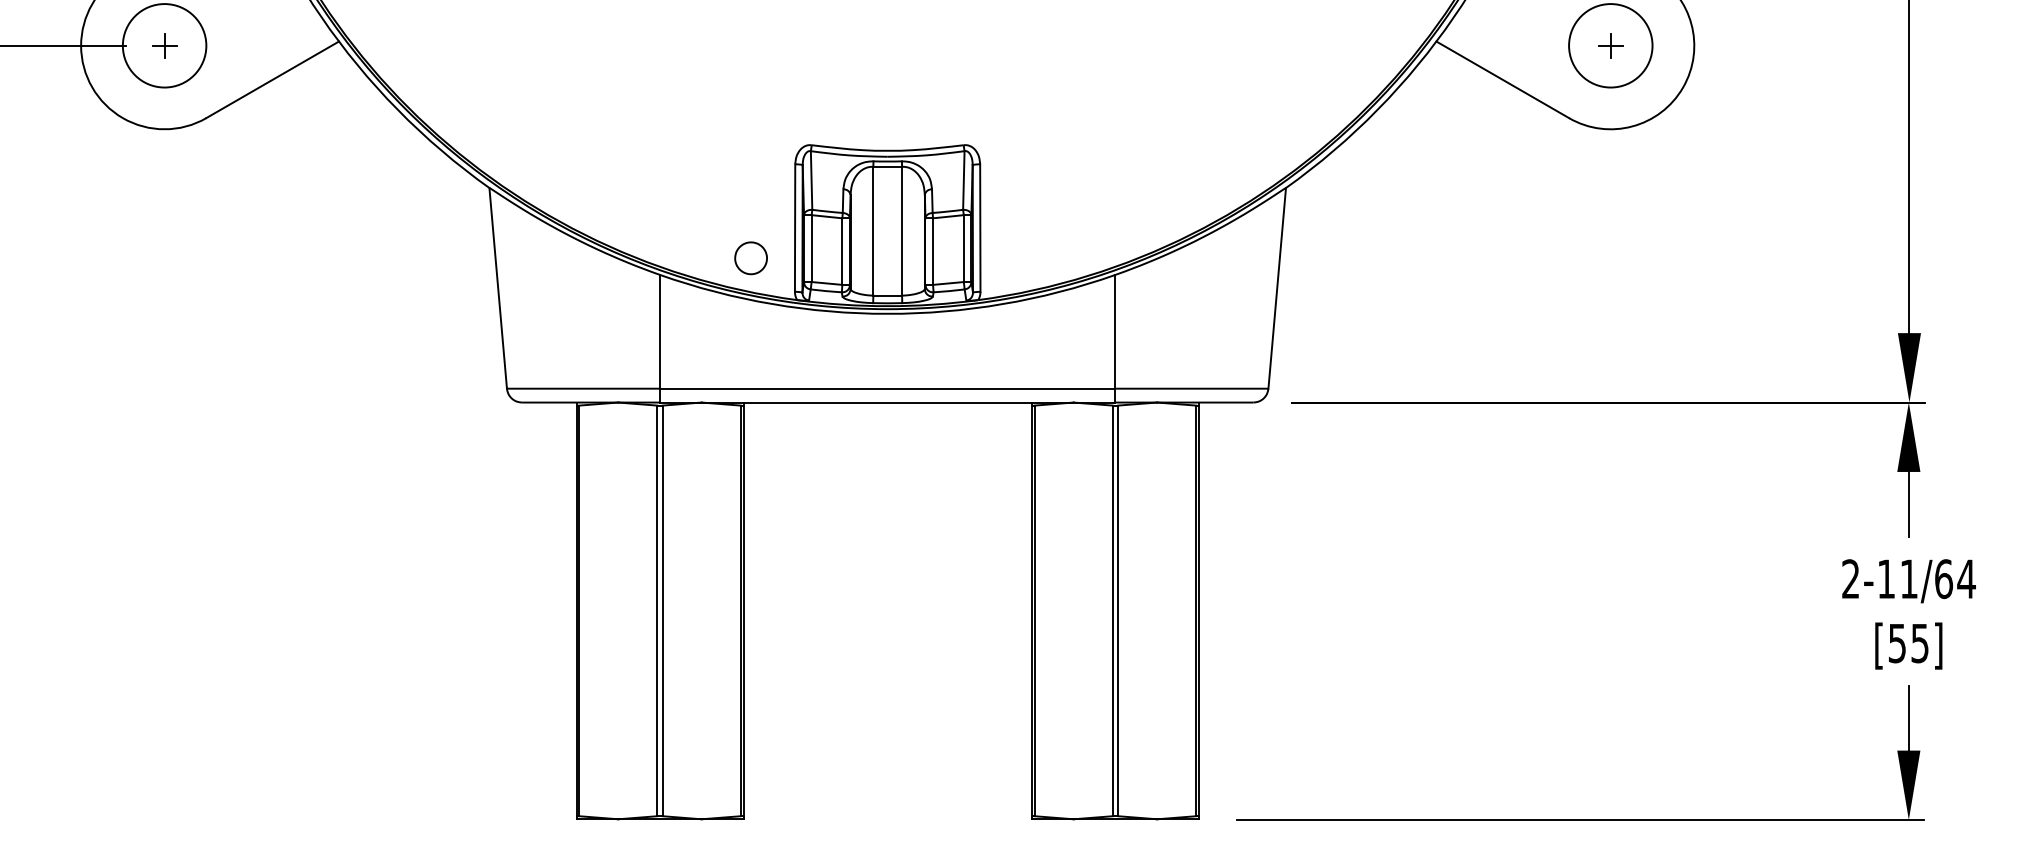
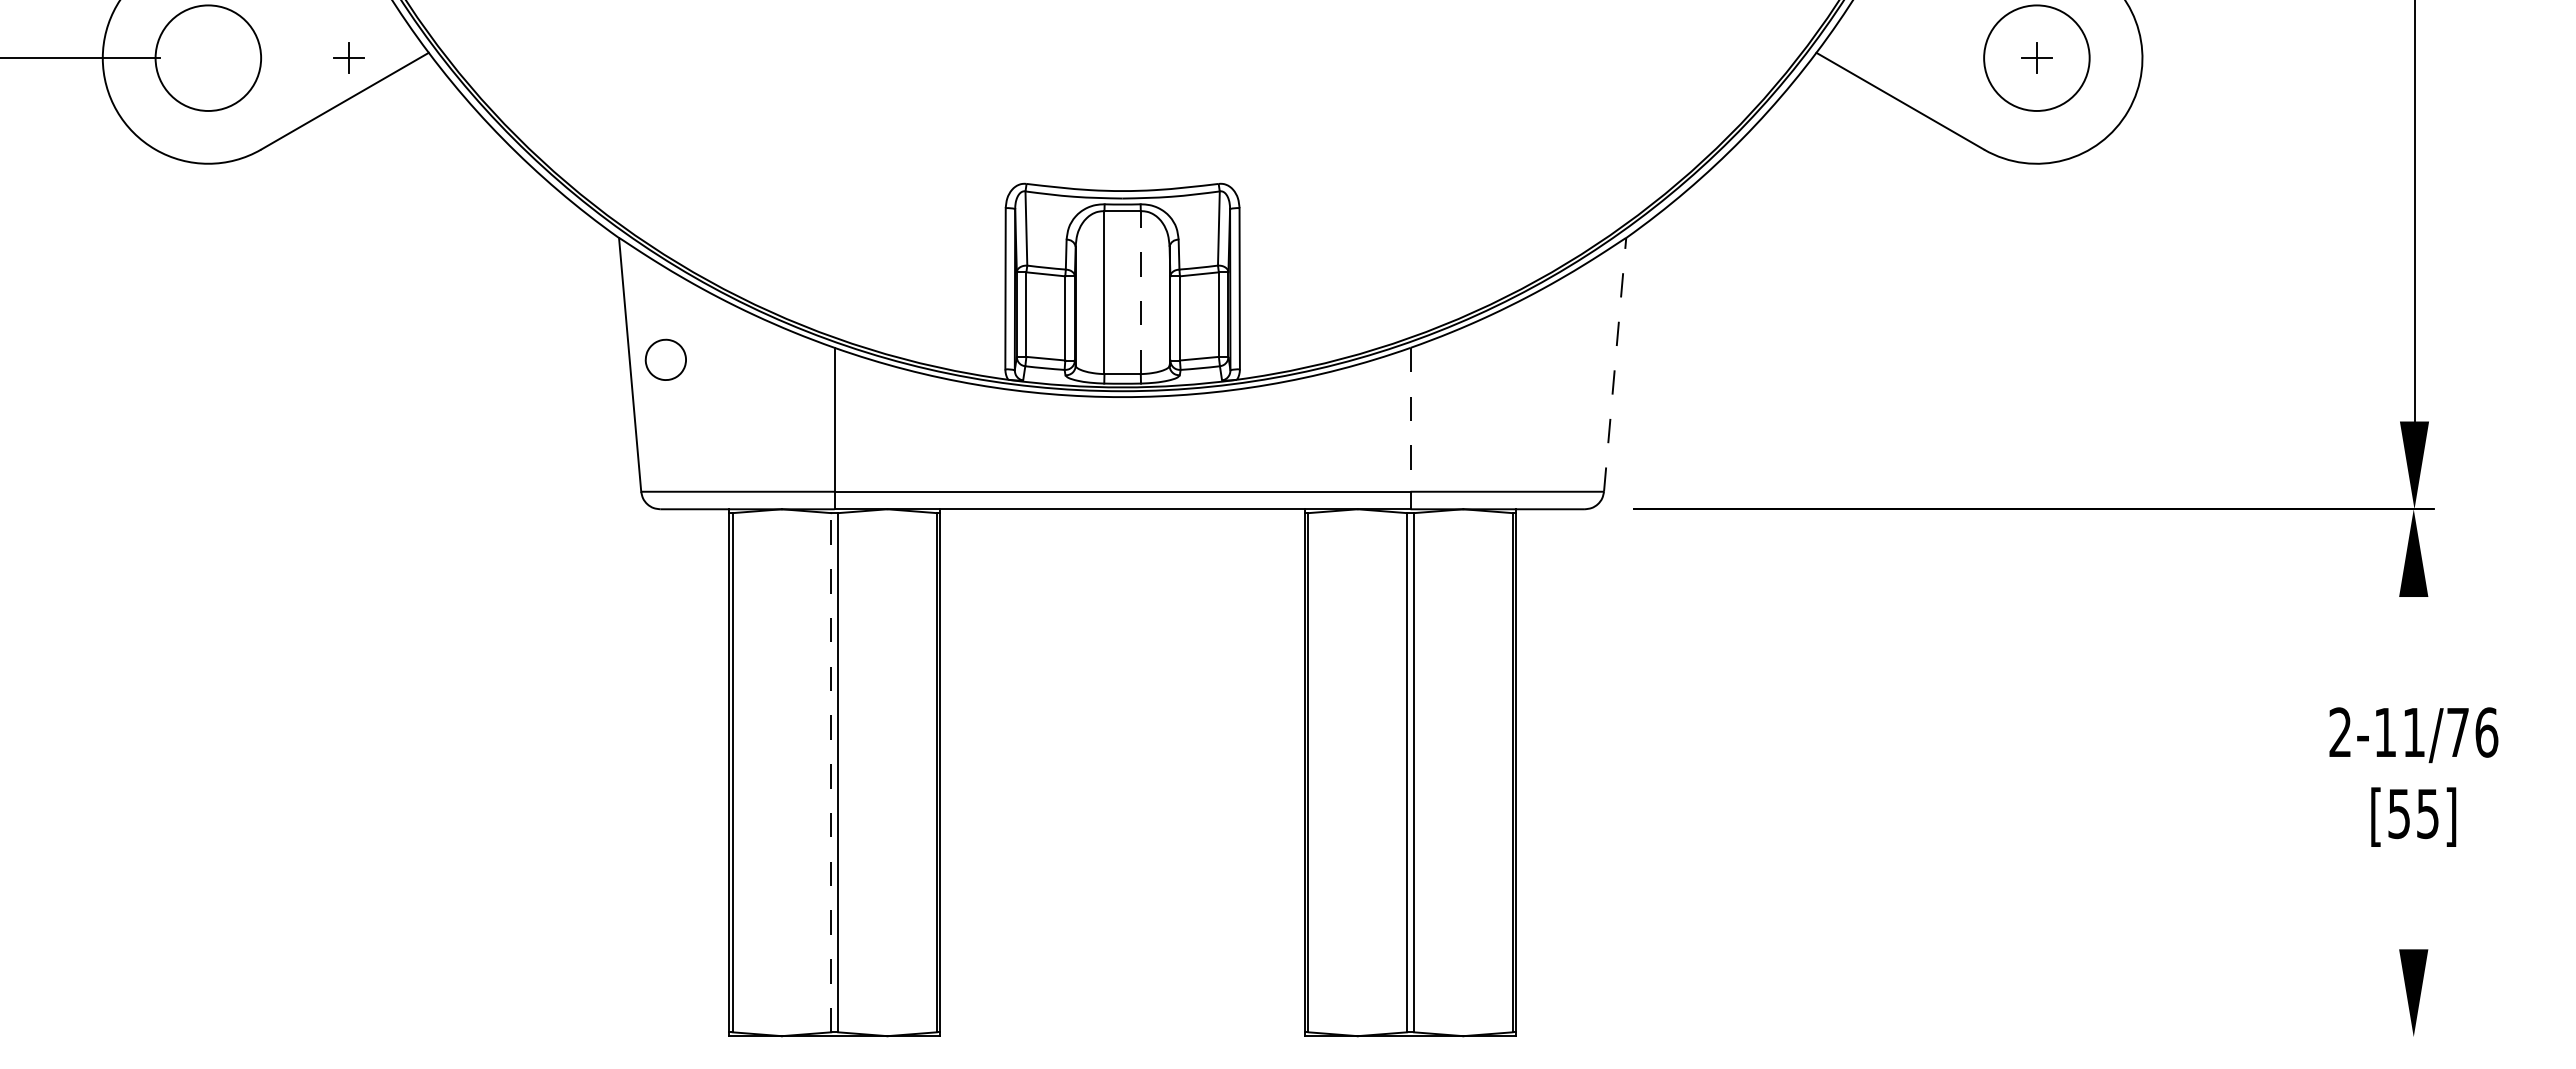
part: (163, 45) -> (348, 57), moved
line: (901, 231) -> (1140, 292), solid -> dashed
part: (750, 257) -> (665, 359), moved
line: (1277, 288) -> (1615, 364), solid -> dashed
line: (1115, 331) -> (1410, 419), solid -> dashed
line: (1908, 503) -> (2413, 637), removed
text: (1955, 579) -> (2472, 732), 2-11/64 -> 2-11/76
line: (657, 610) -> (831, 772), solid -> dashed
line: (1908, 718) -> (2413, 908), removed
line: (1580, 820) -> (1998, 1037), removed

